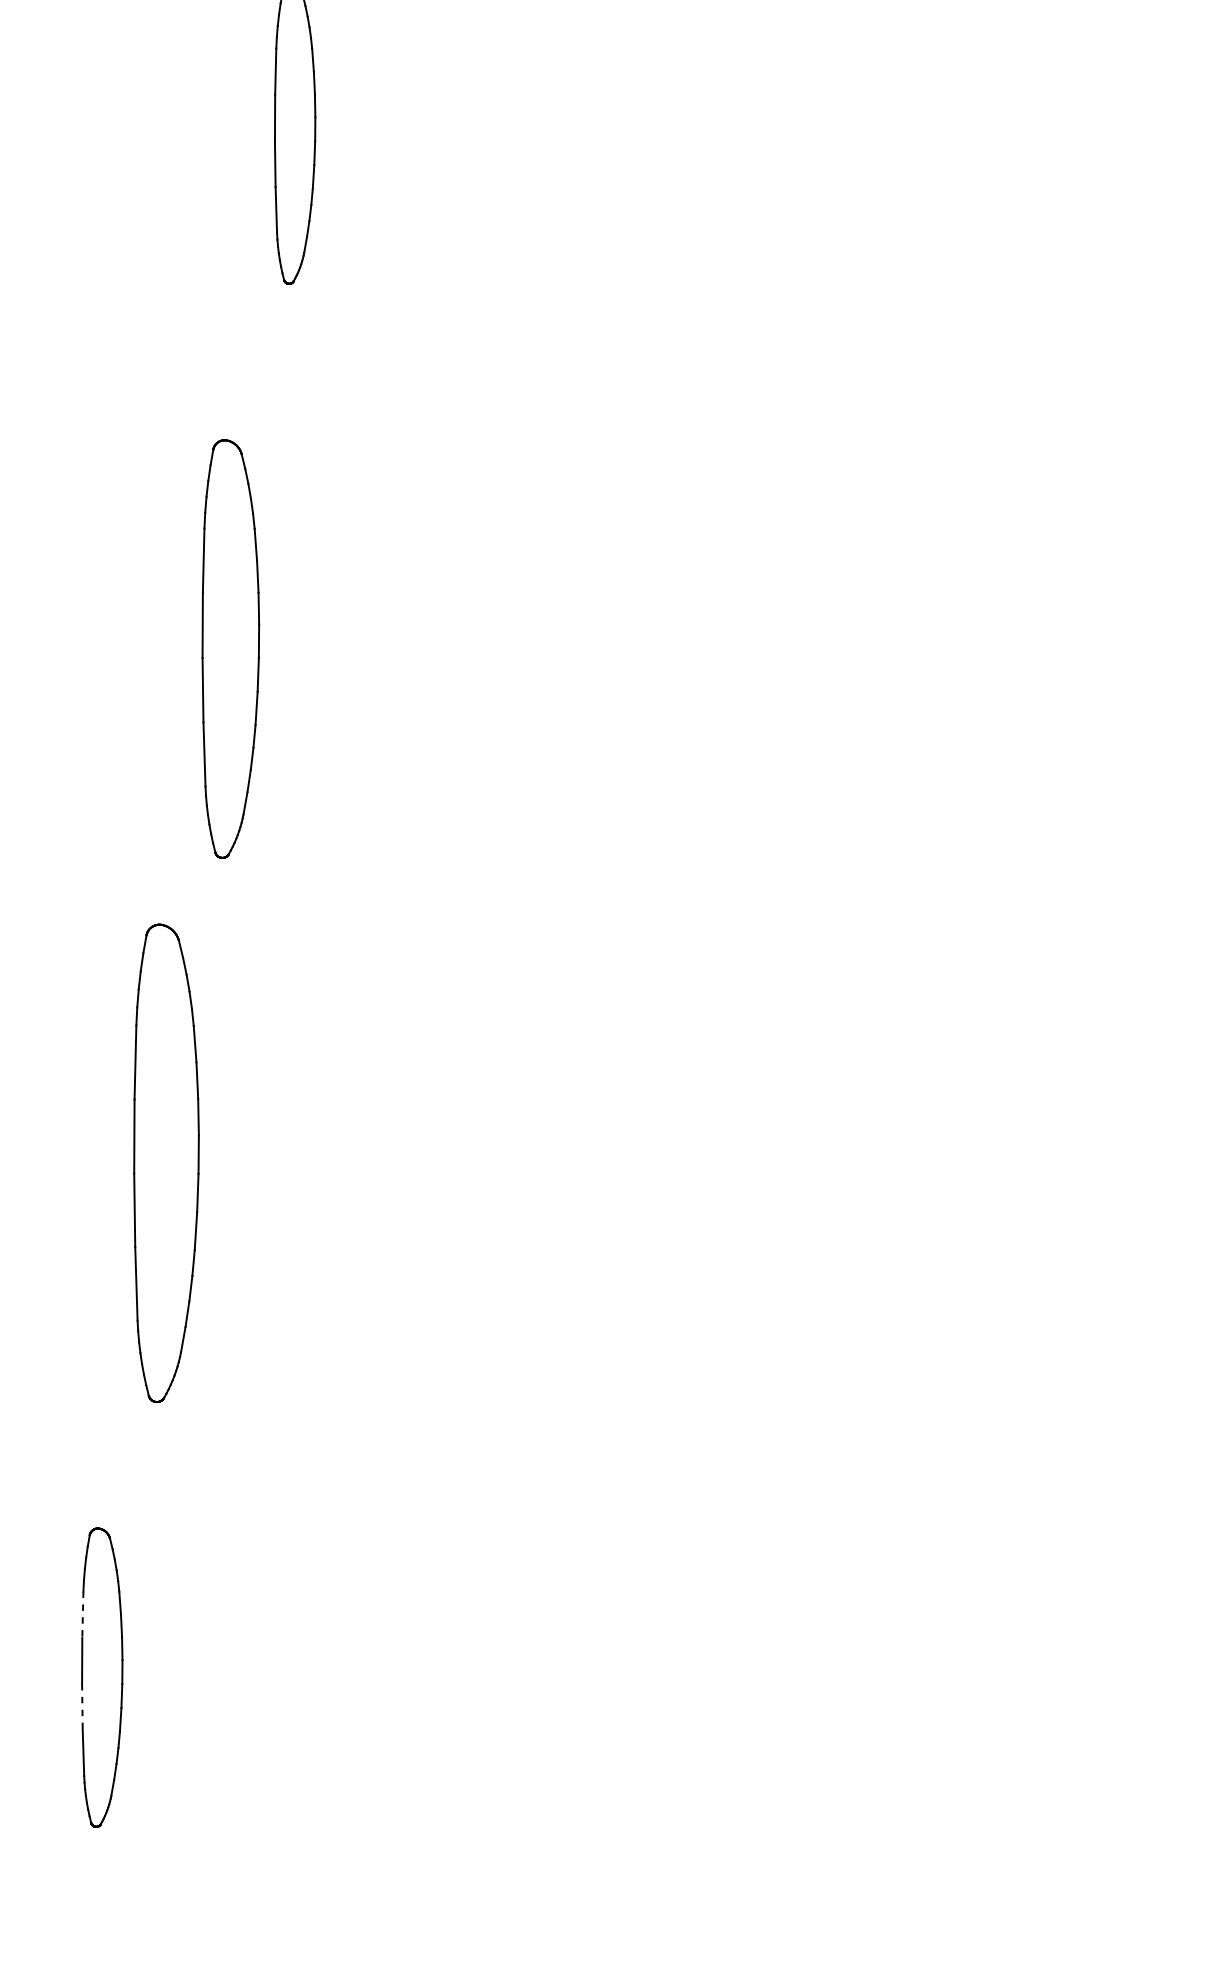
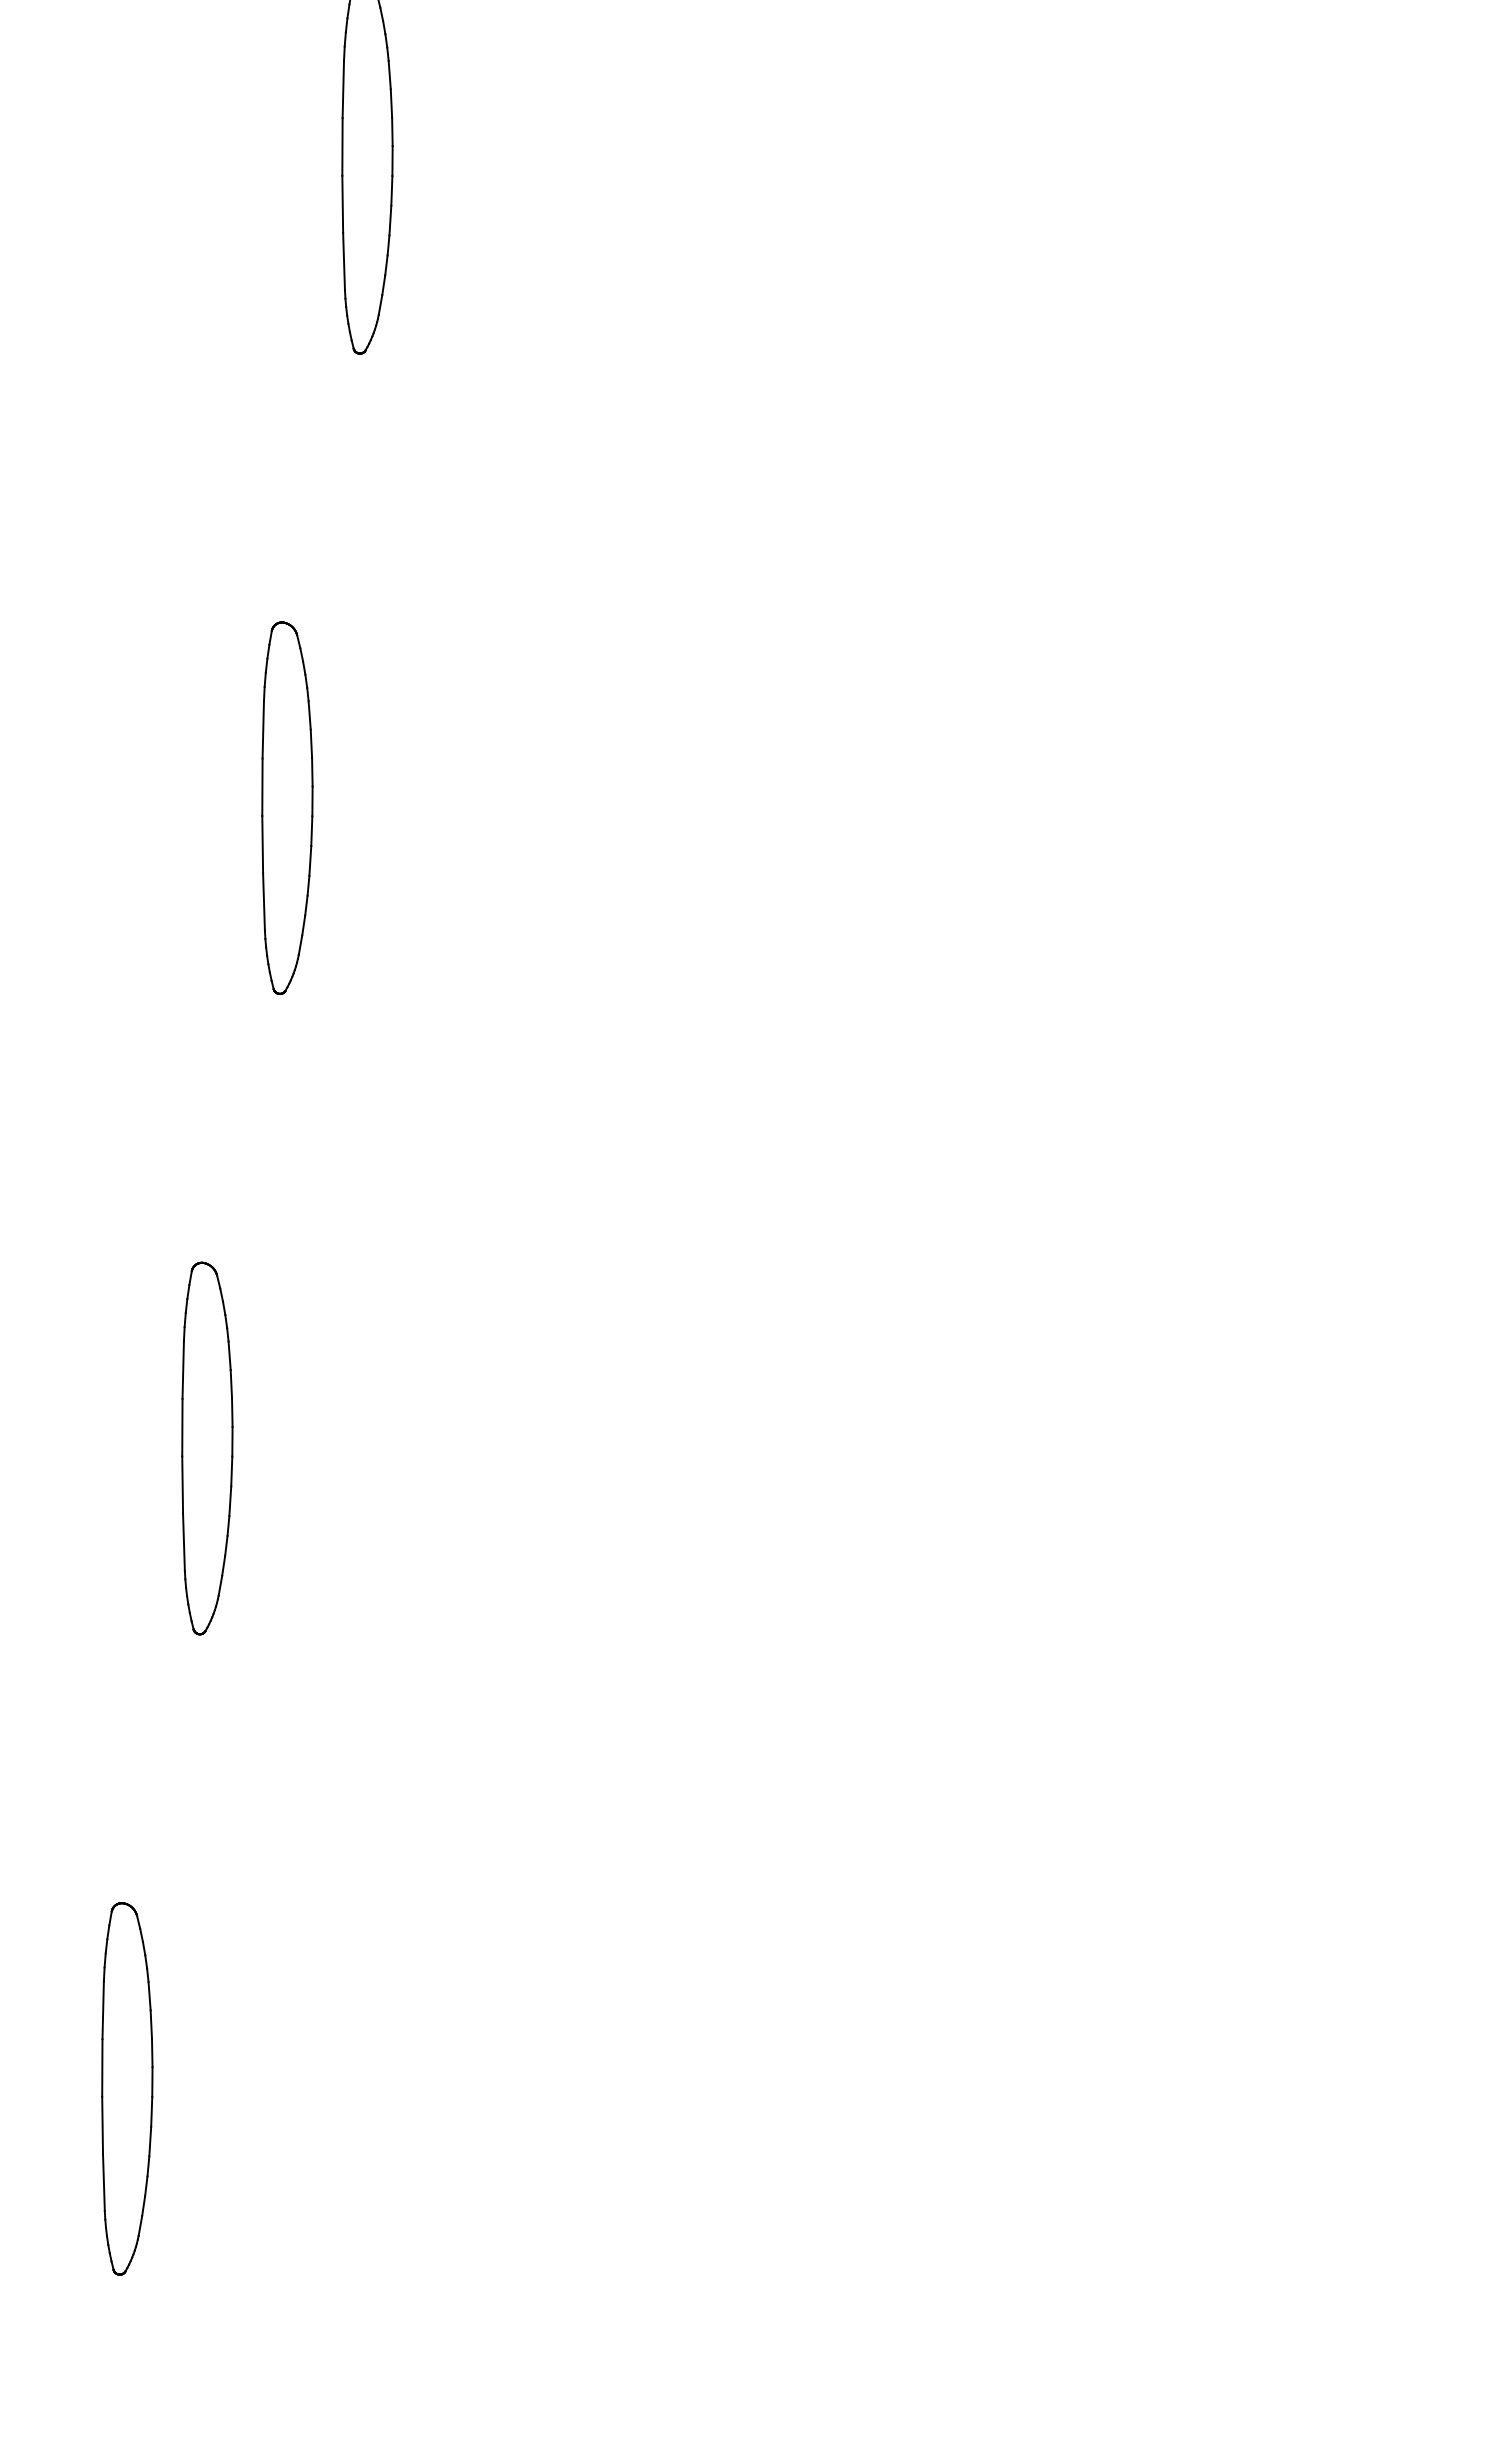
part: (230, 648) -> (287, 807), size x0.71
part: (166, 1163) -> (207, 1448), size x0.62
line: (83, 1614) -> (103, 2010), dashed -> solid
line: (82, 1707) -> (102, 2125), dashed -> solid

